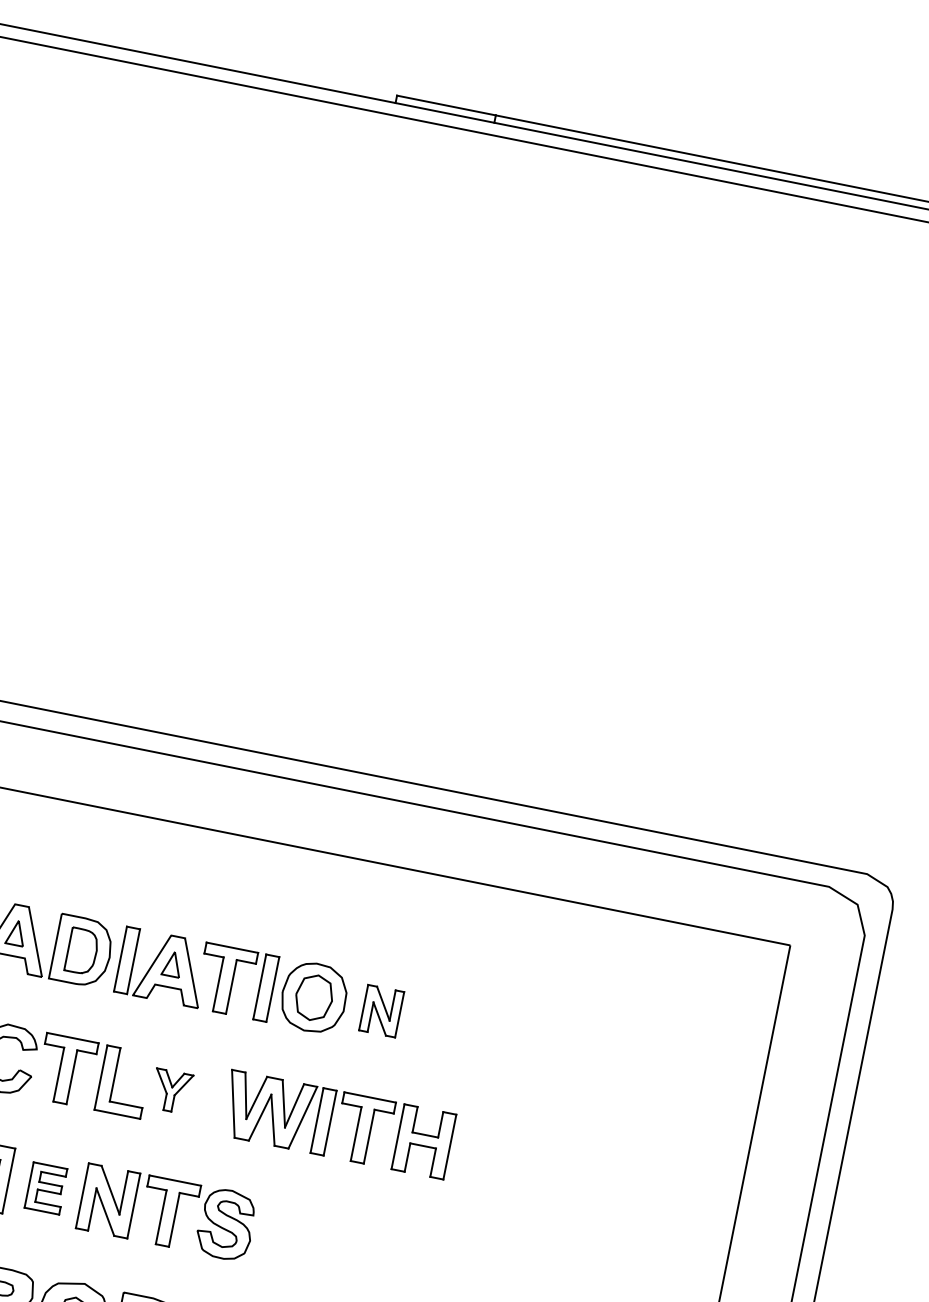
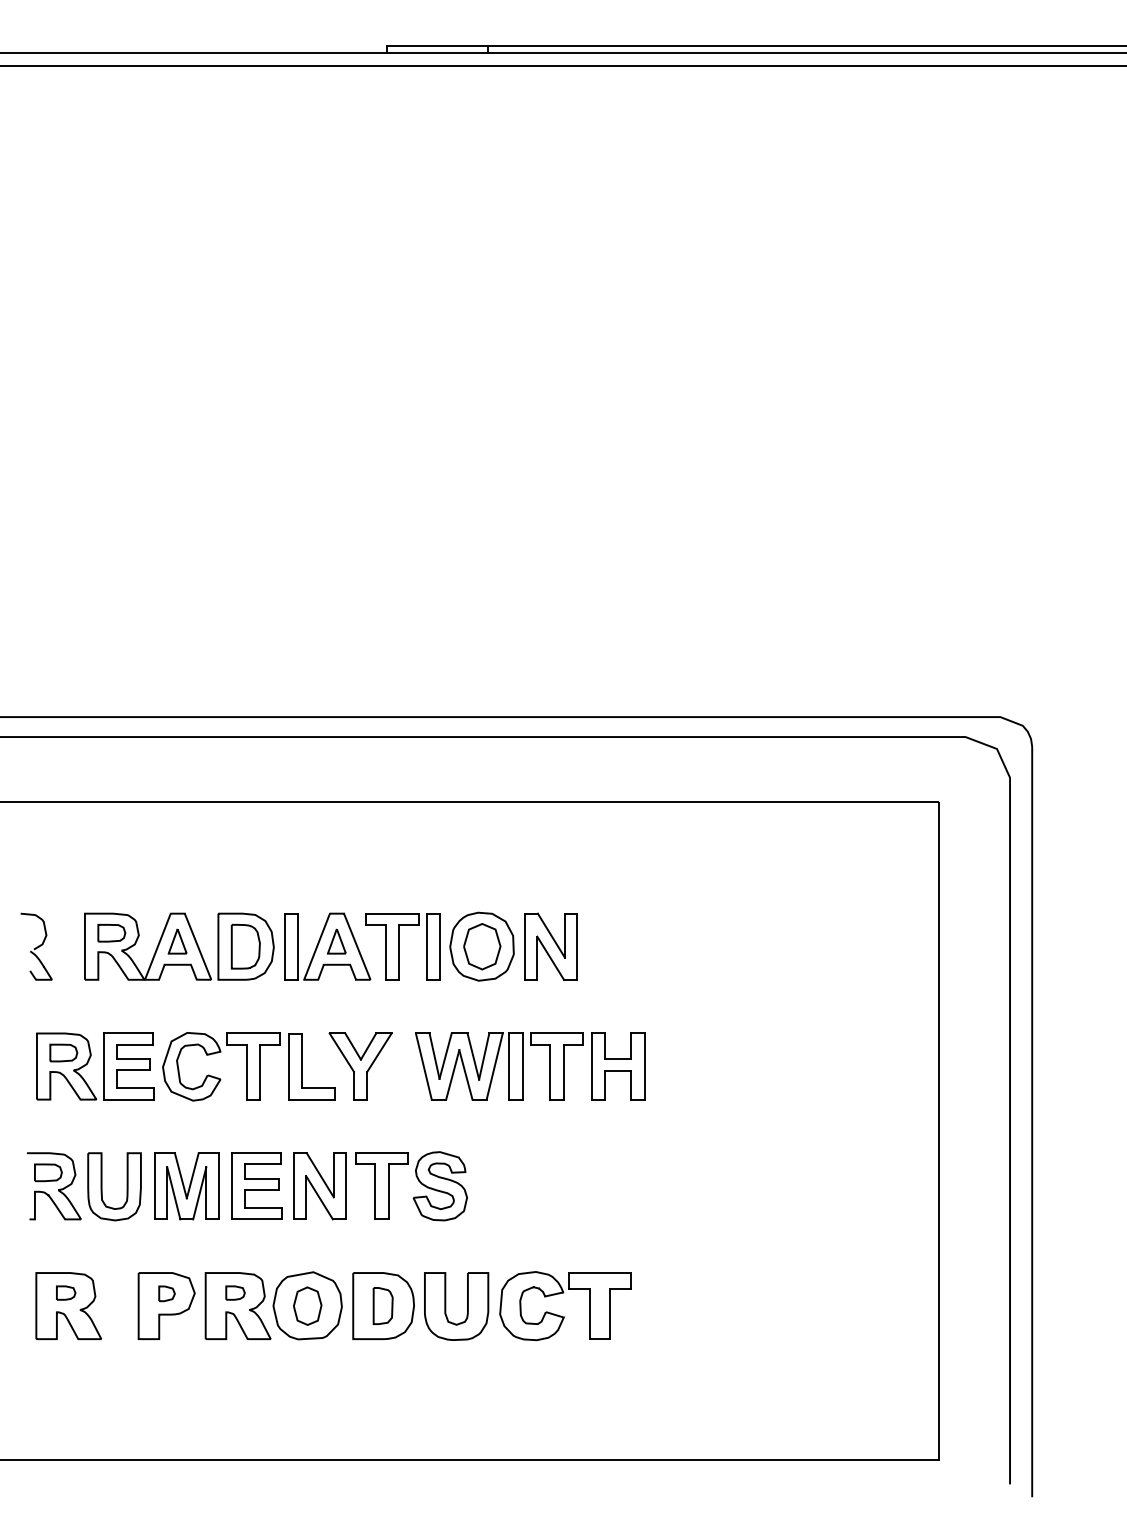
part: (381, 1010) -> (550, 946), size x1.43
part: (171, 1091) -> (360, 1066), size x1.67
part: (45, 1187) -> (256, 1185), size x1.43

